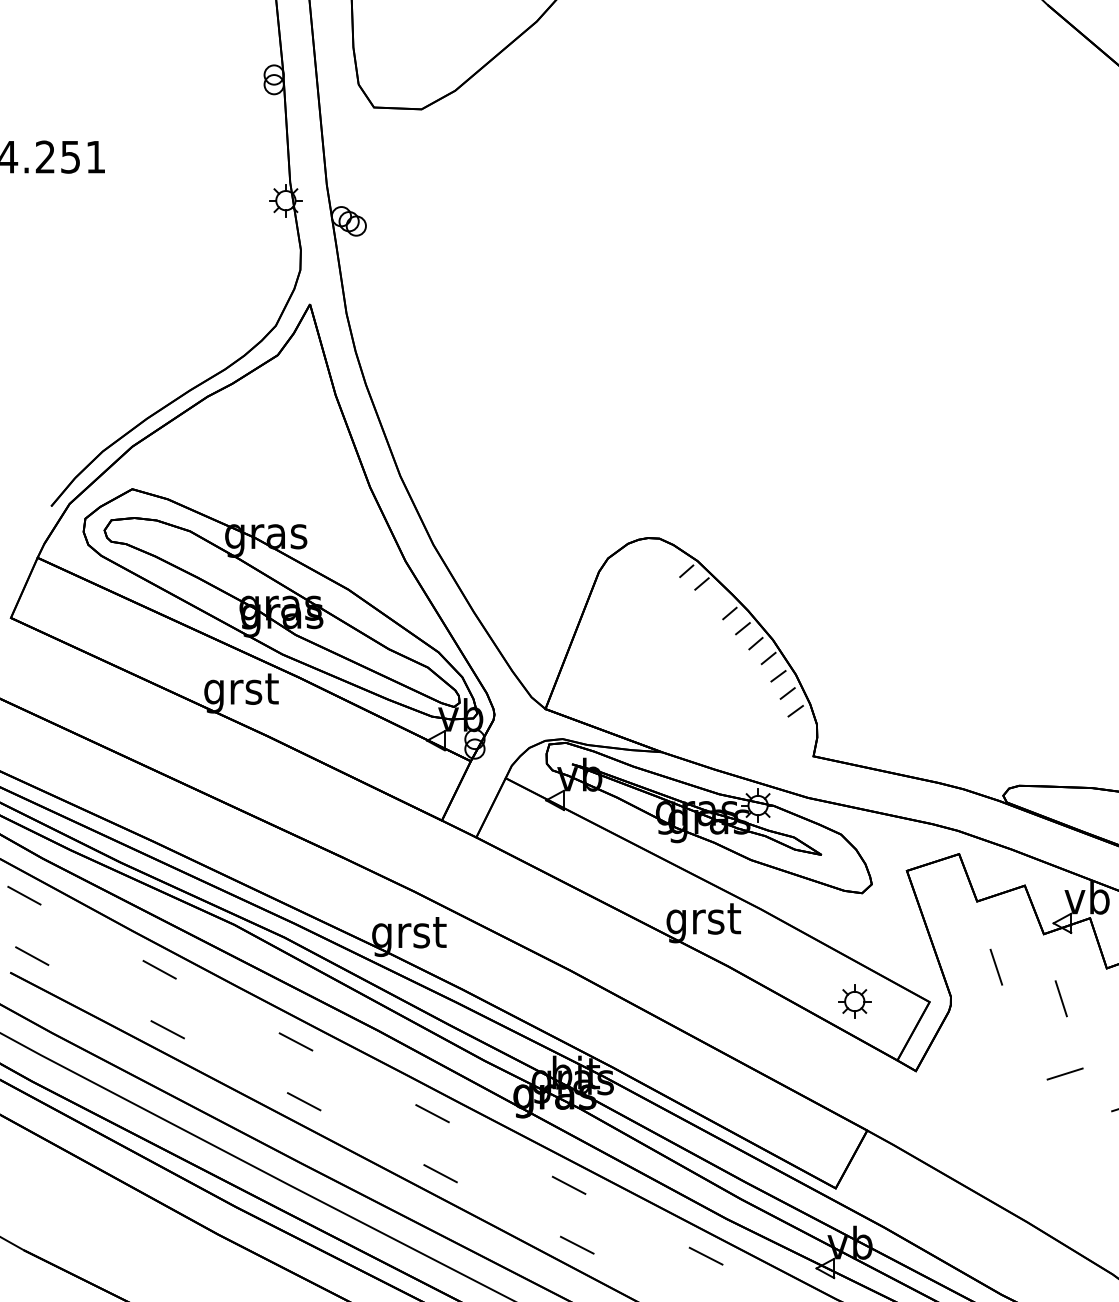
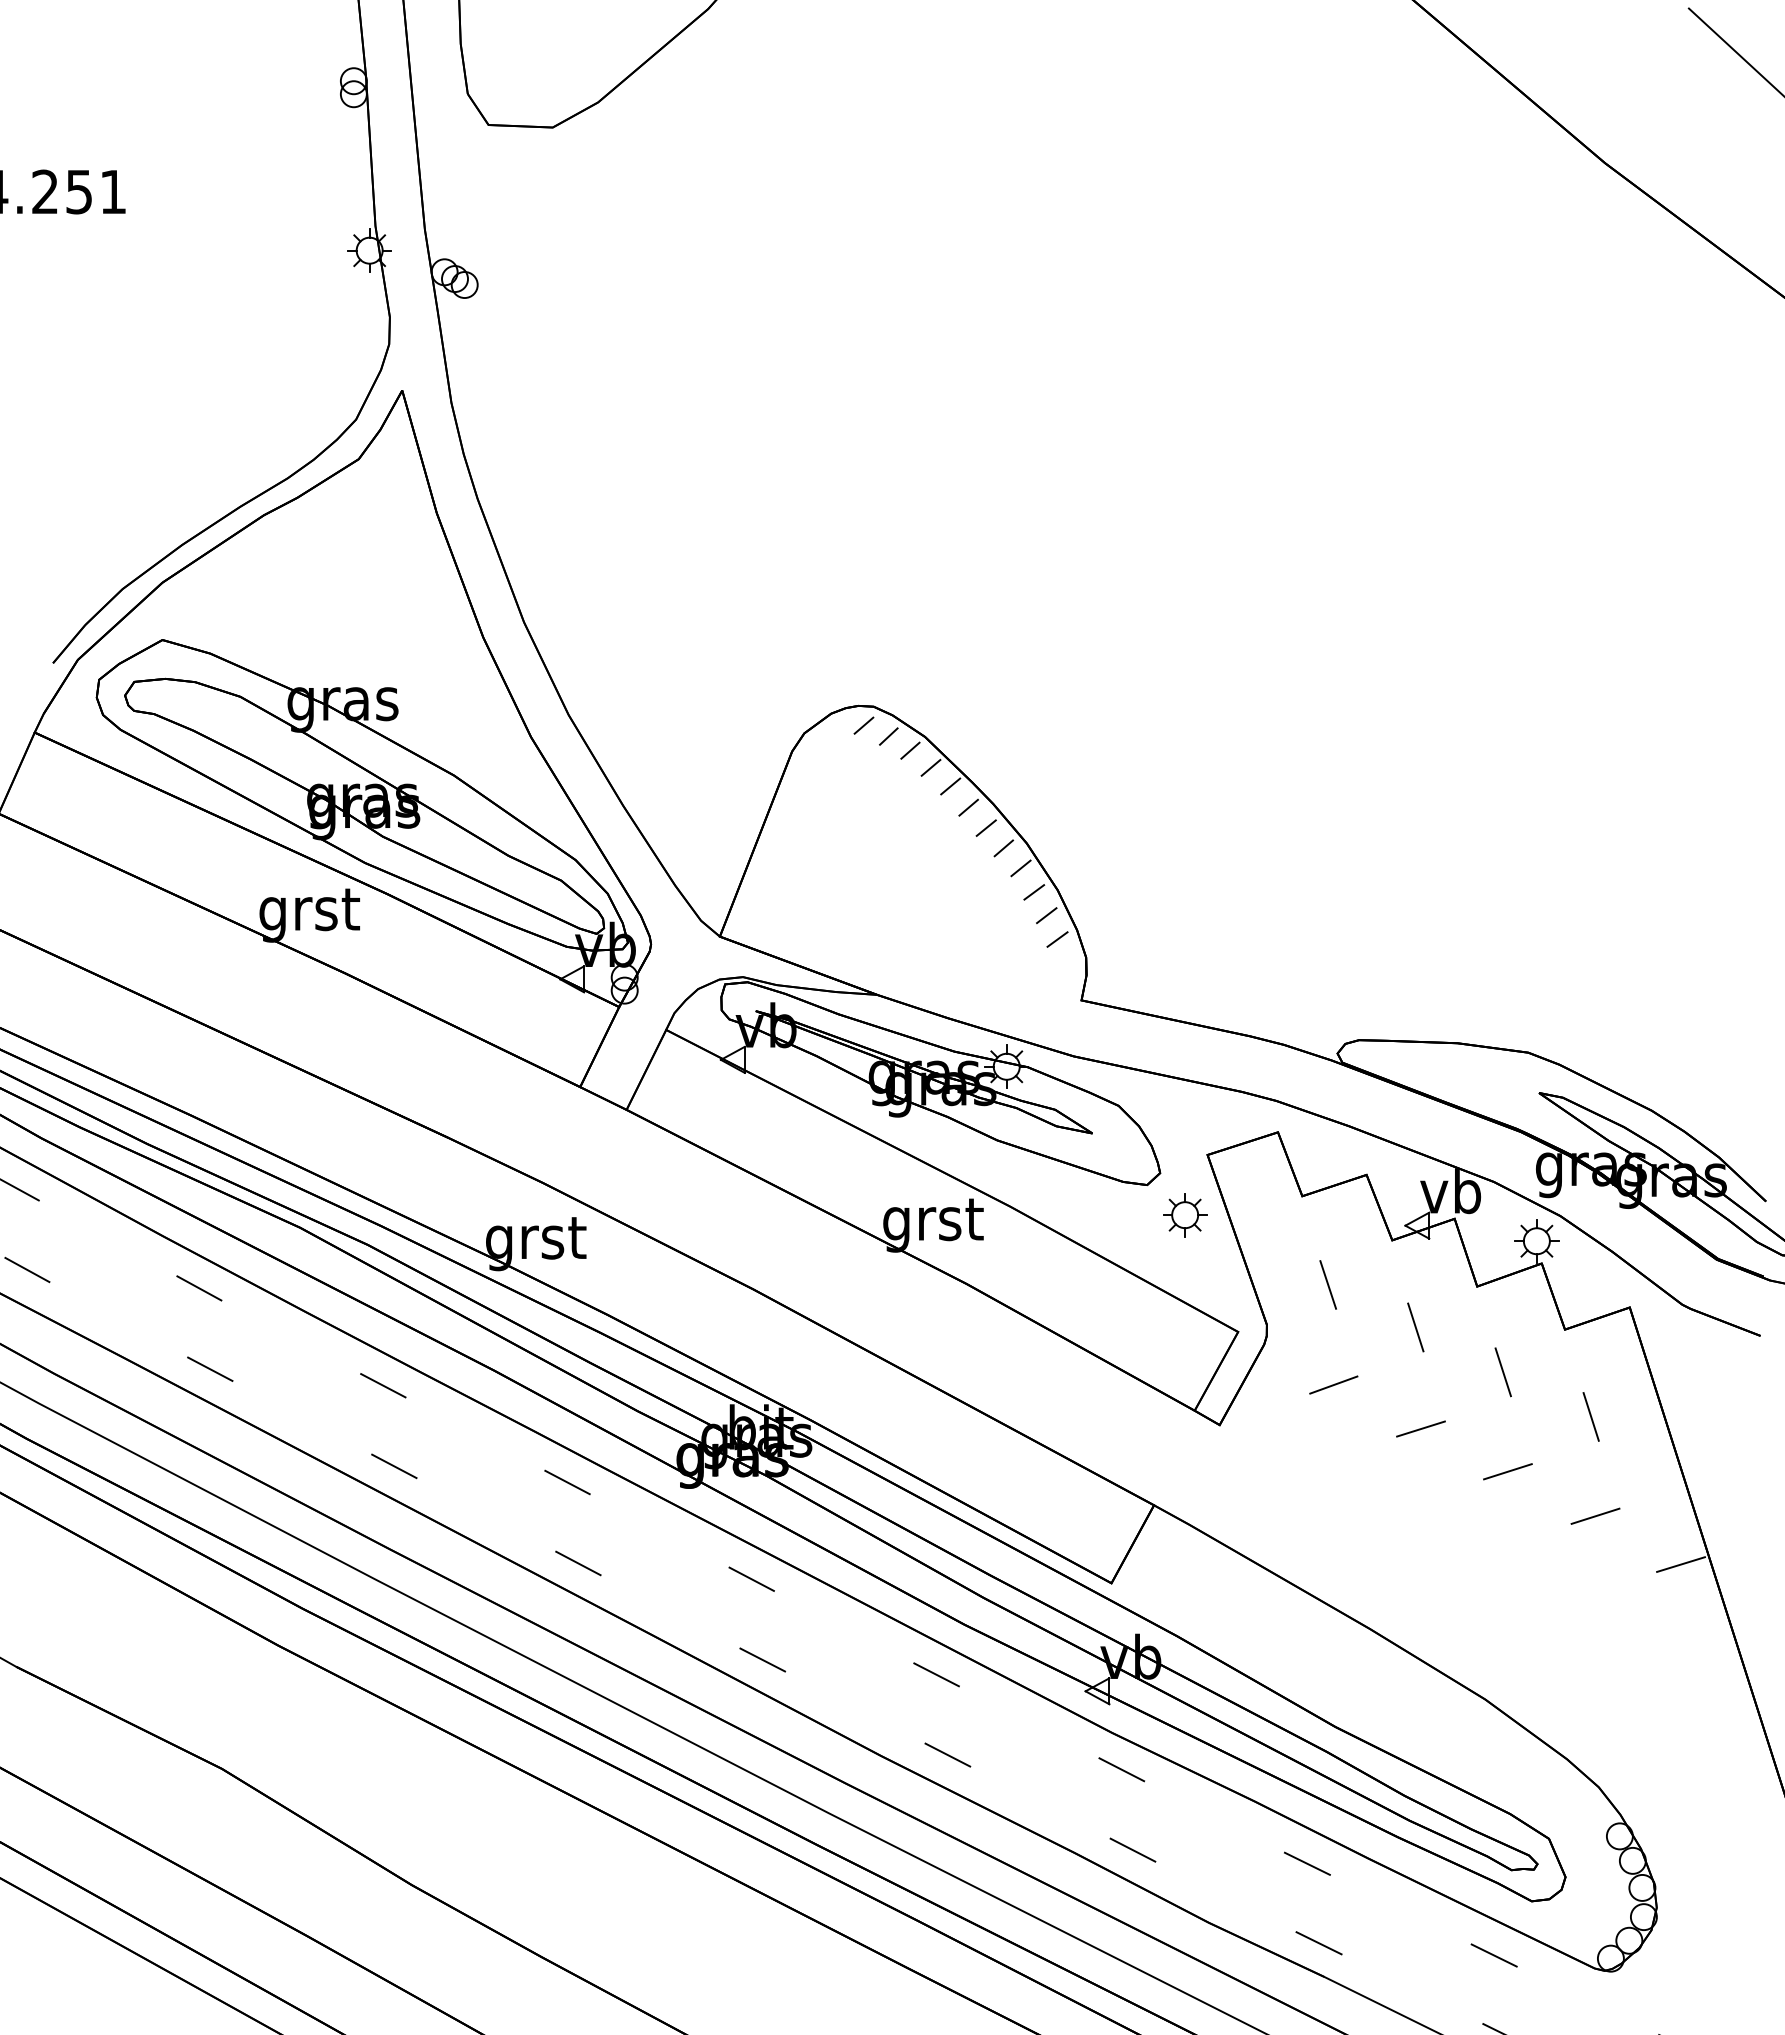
line: (651, 552) -> (863, 725), added
line: (670, 560) -> (888, 736), added
line: (716, 597) -> (950, 785), added
part: (855, 1001) -> (1185, 1215), moved
line: (1000, 1041) -> (1333, 1384), added

